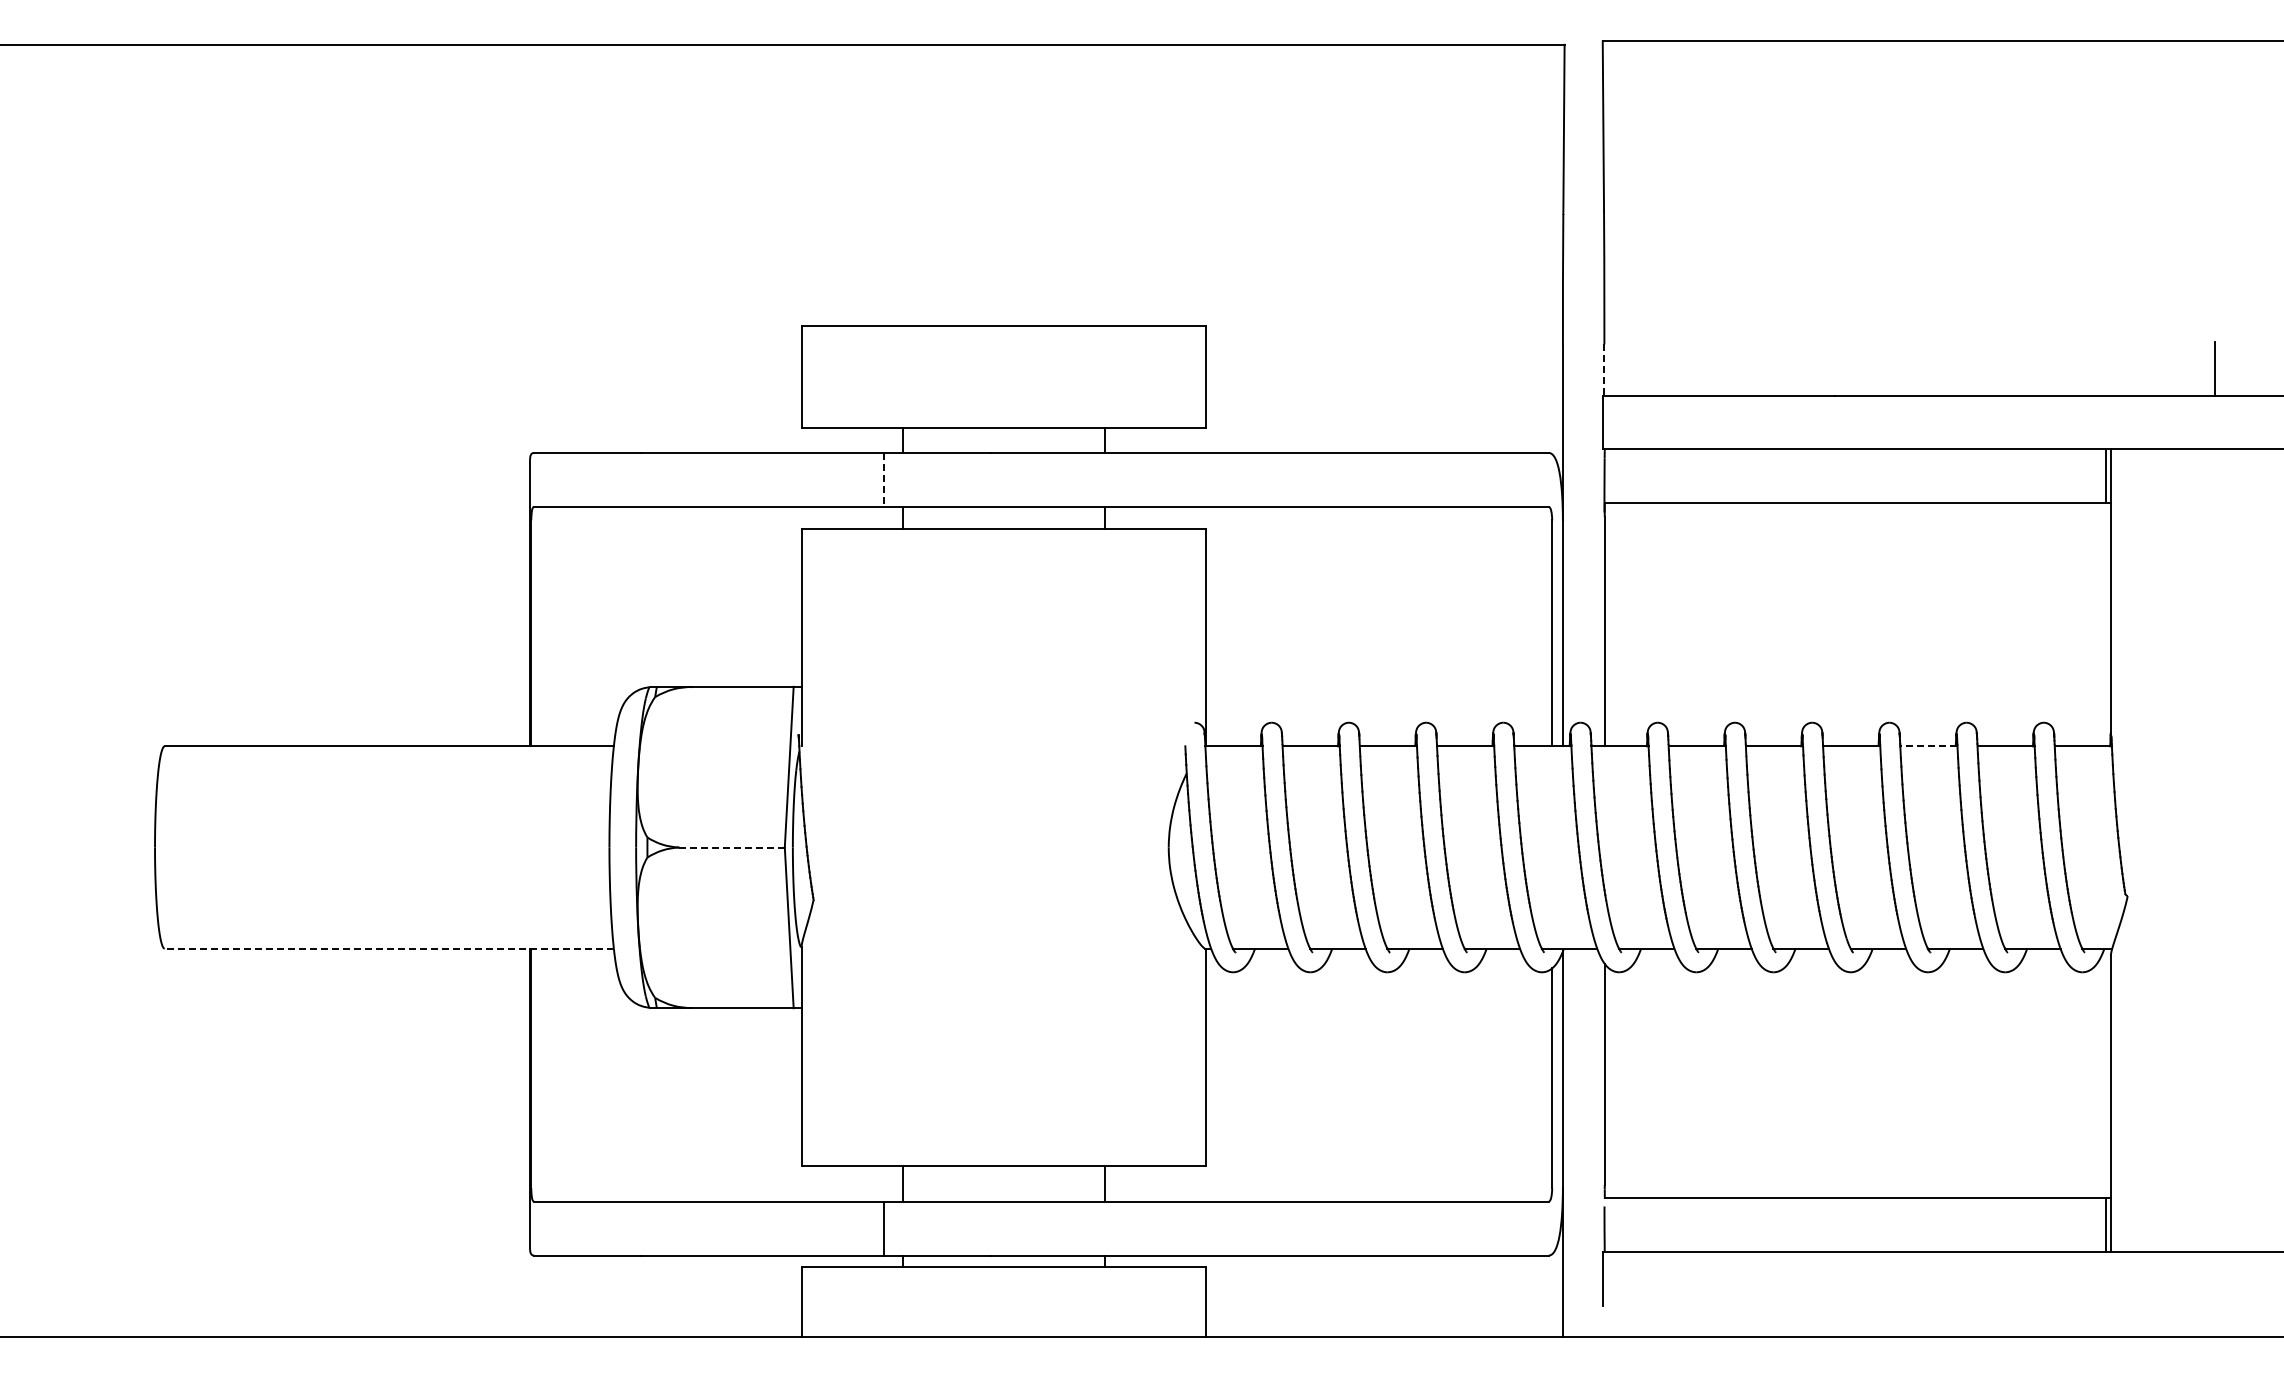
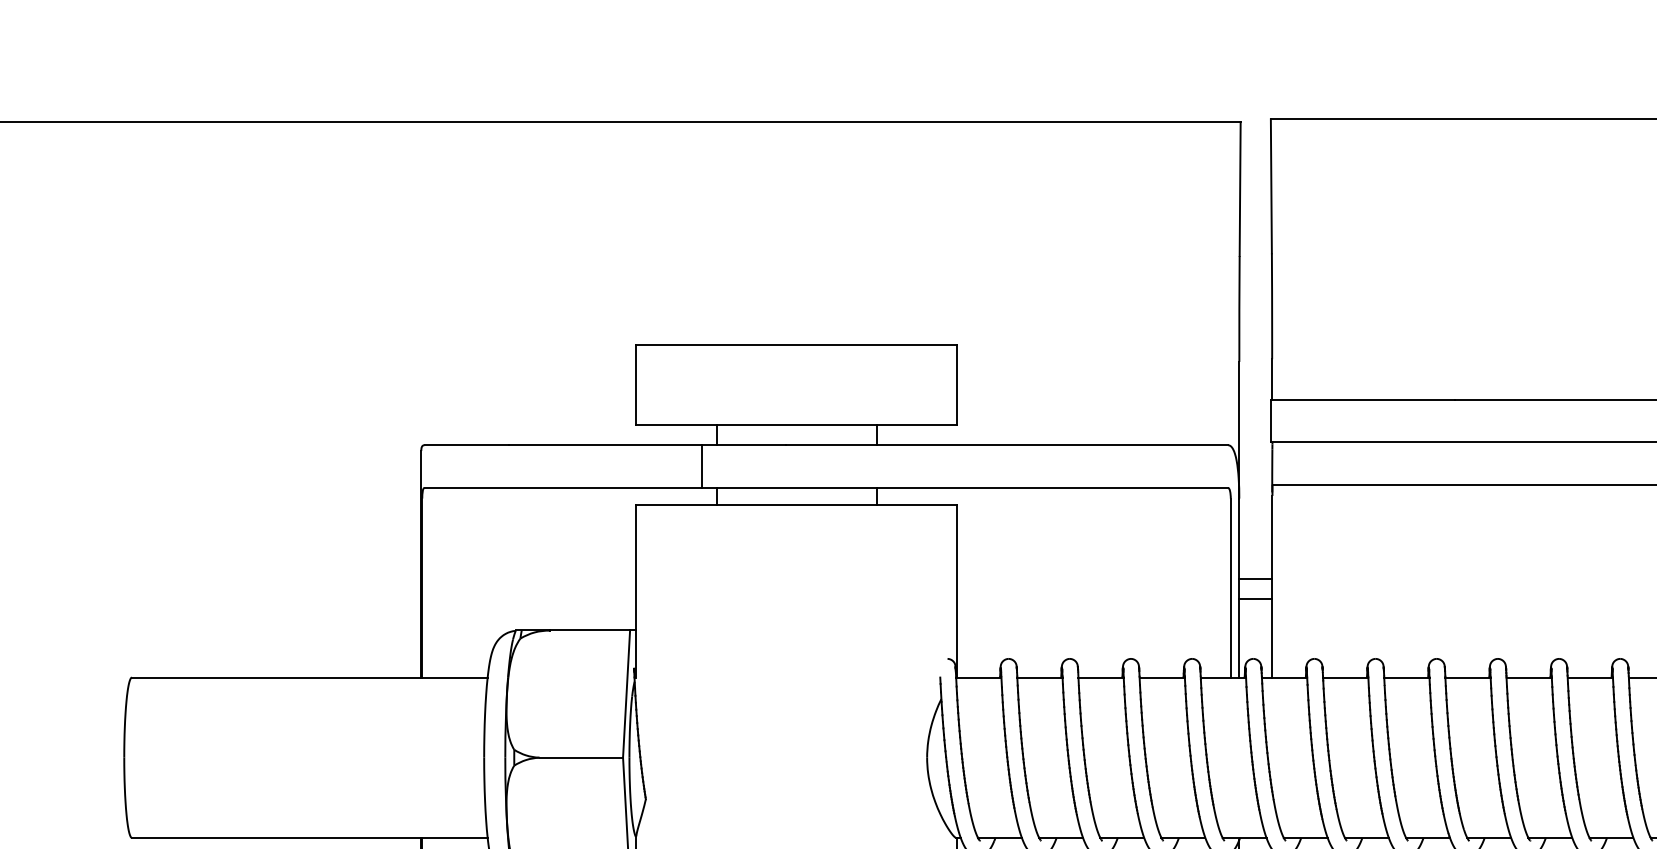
line: (1604, 369) -> (1272, 379), dashed -> solid
line: (884, 479) -> (702, 466), dashed -> solid
line: (1583, 621) -> (1255, 578), added
line: (1583, 646) -> (1255, 598), added
line: (1928, 746) -> (1528, 677), dashed -> solid
line: (732, 847) -> (581, 757), dashed -> solid
line: (389, 948) -> (309, 837), dashed -> solid

